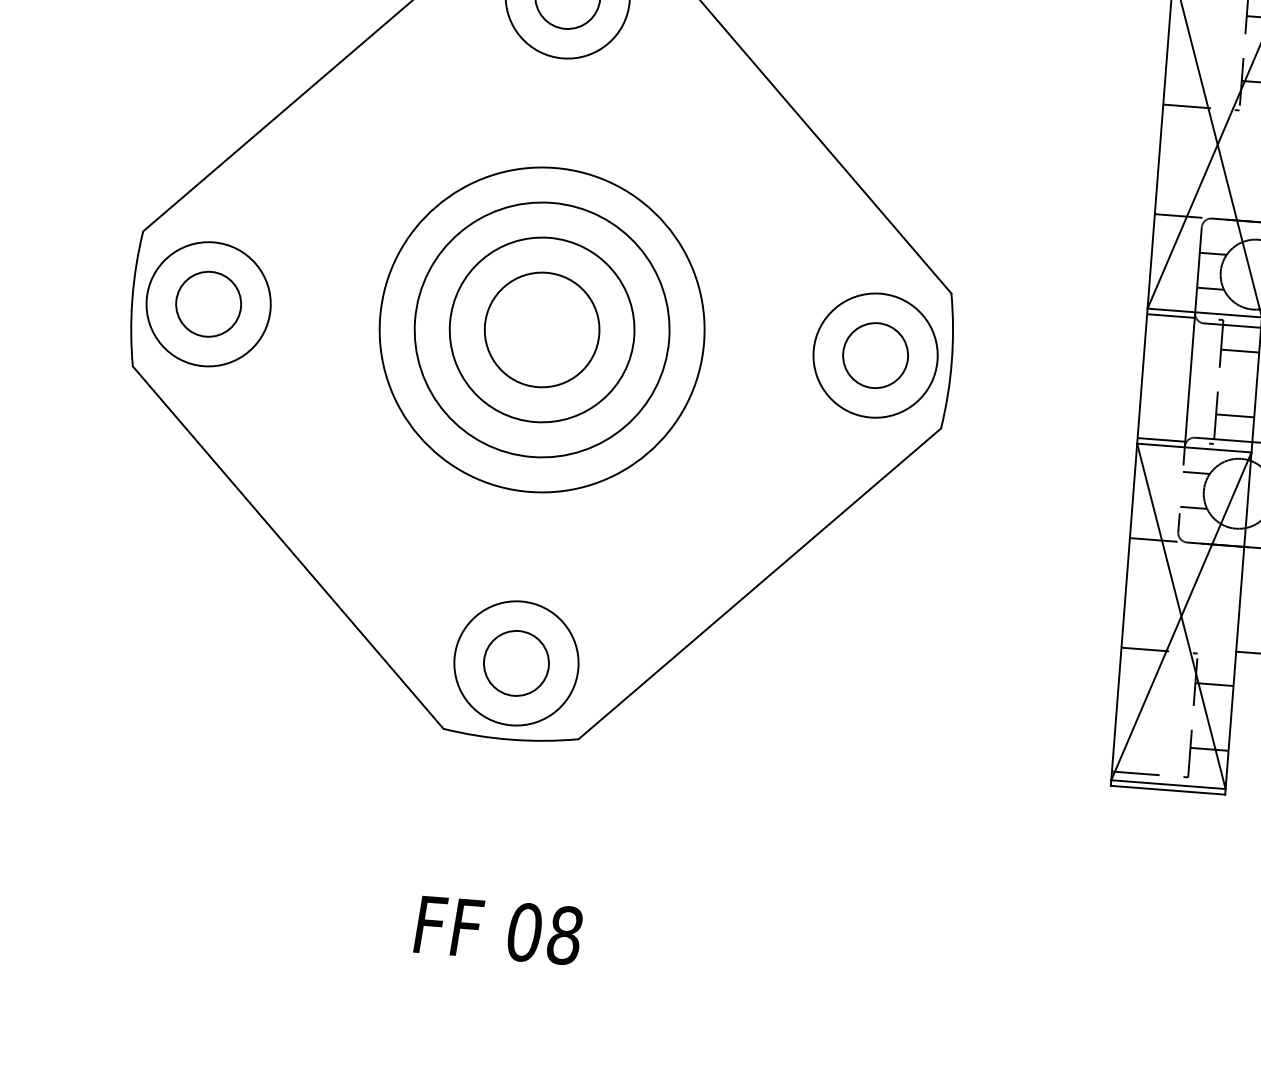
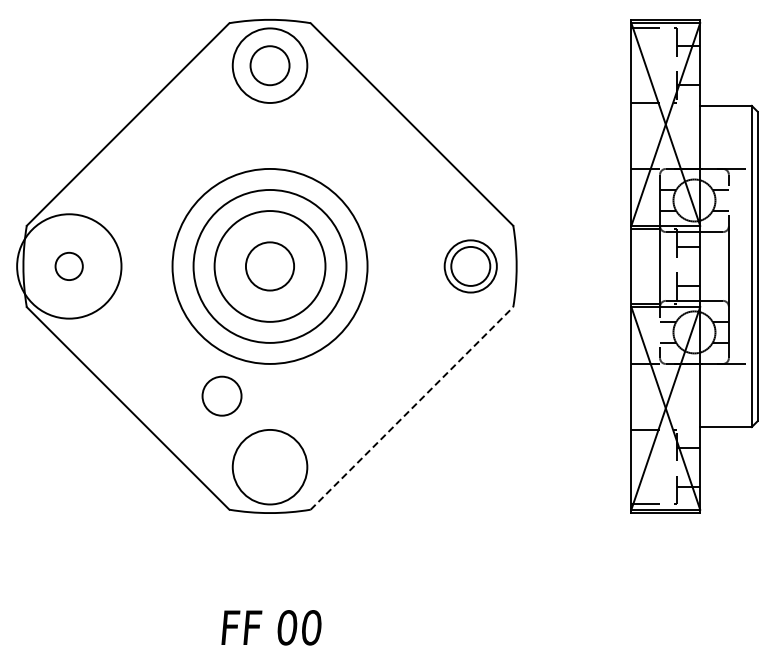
circle: (207, 304) -> (68, 266), size x0.7
circle: (208, 304) -> (69, 266), size x1.4
circle: (541, 329) -> (269, 266), size x0.7
circle: (875, 355) -> (470, 266), size x0.7
line: (760, 584) -> (412, 408), solid -> dashed
circle: (515, 662) -> (221, 395), moved
text: (564, 935) -> (311, 627), 08 -> 00

